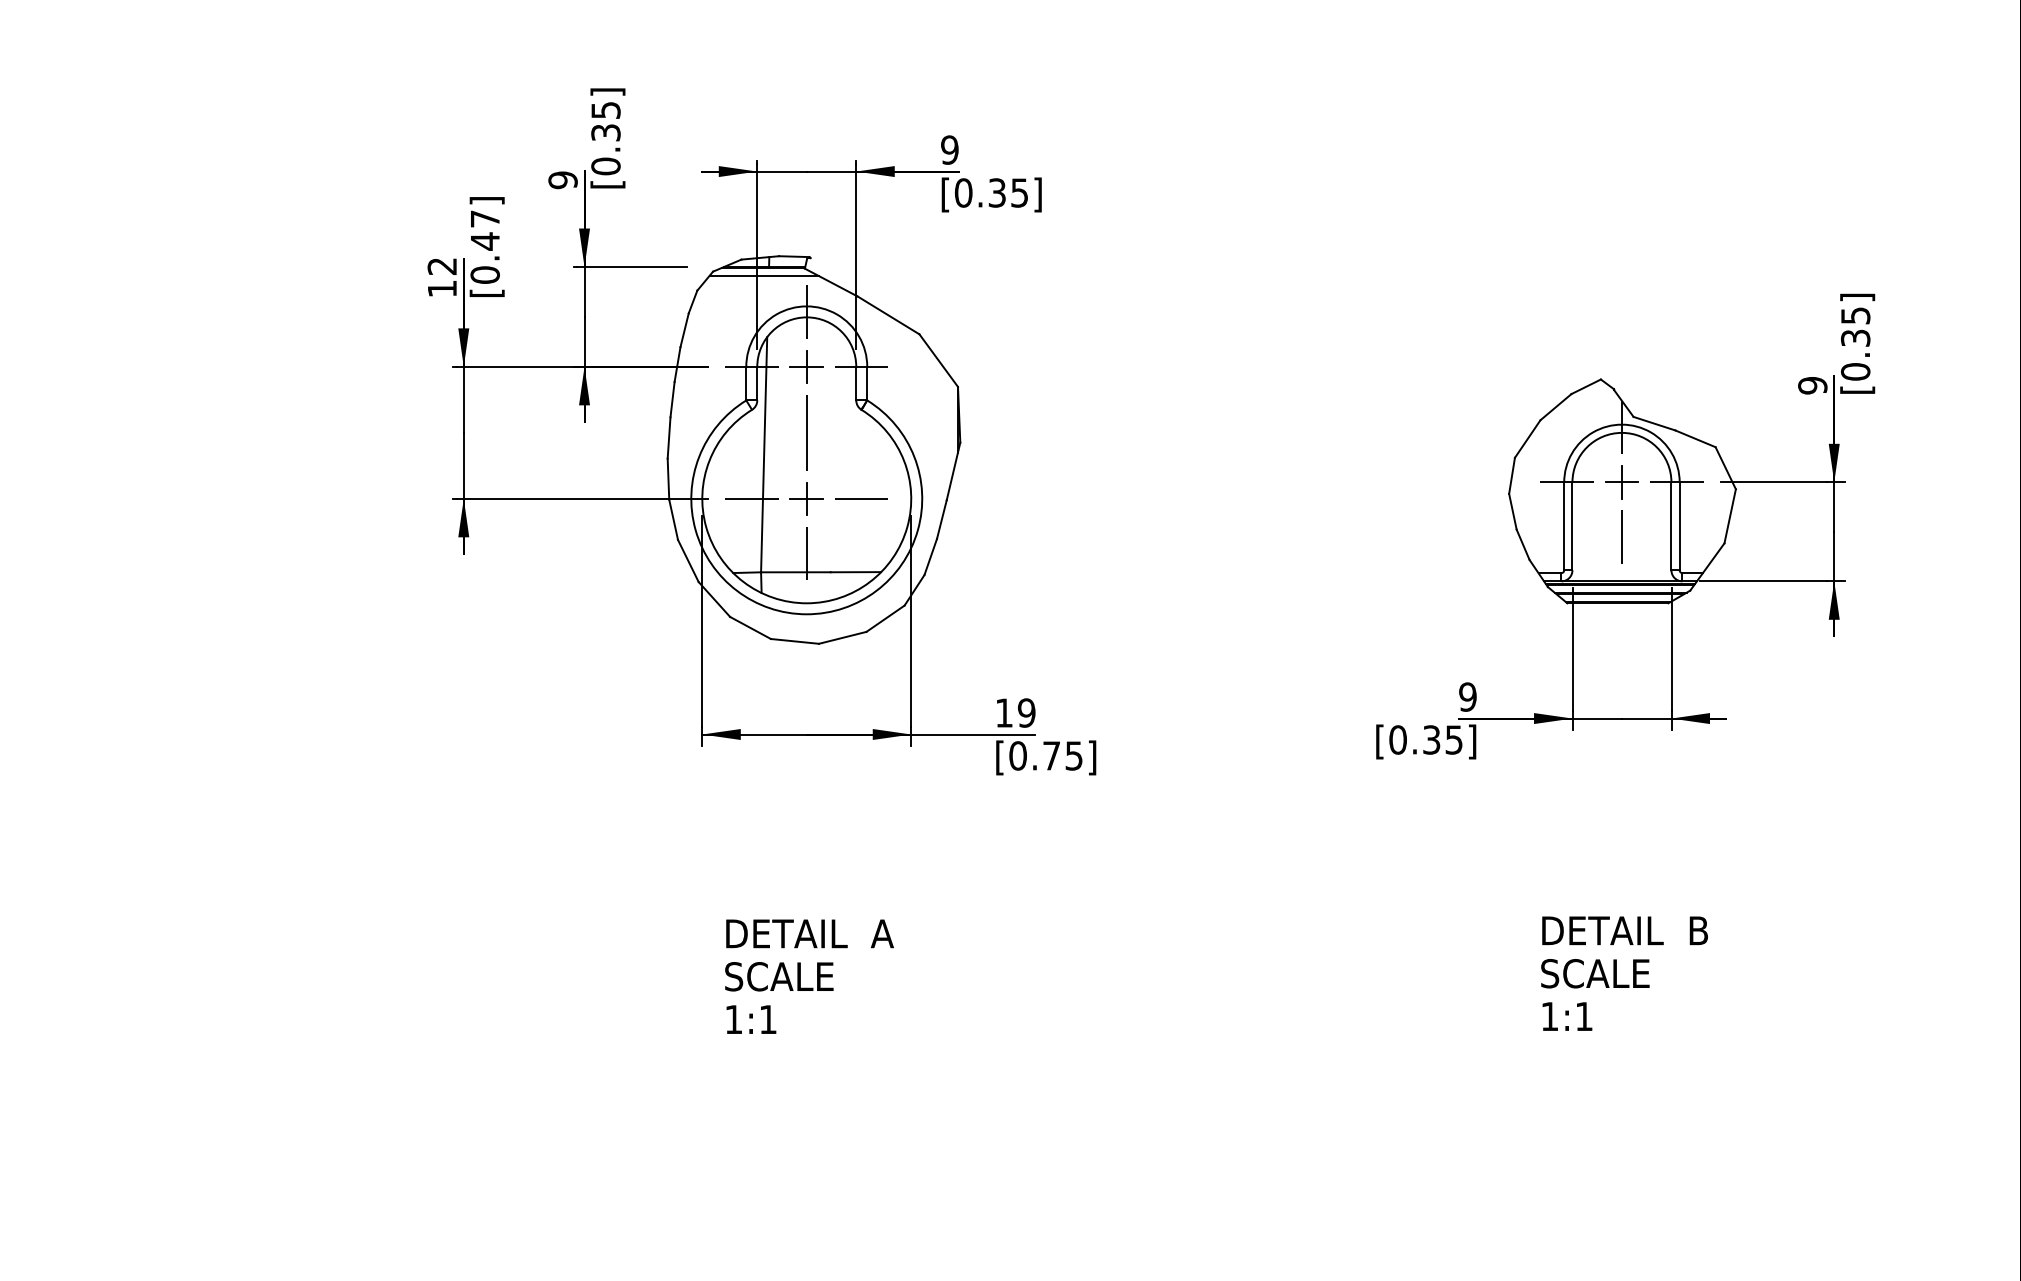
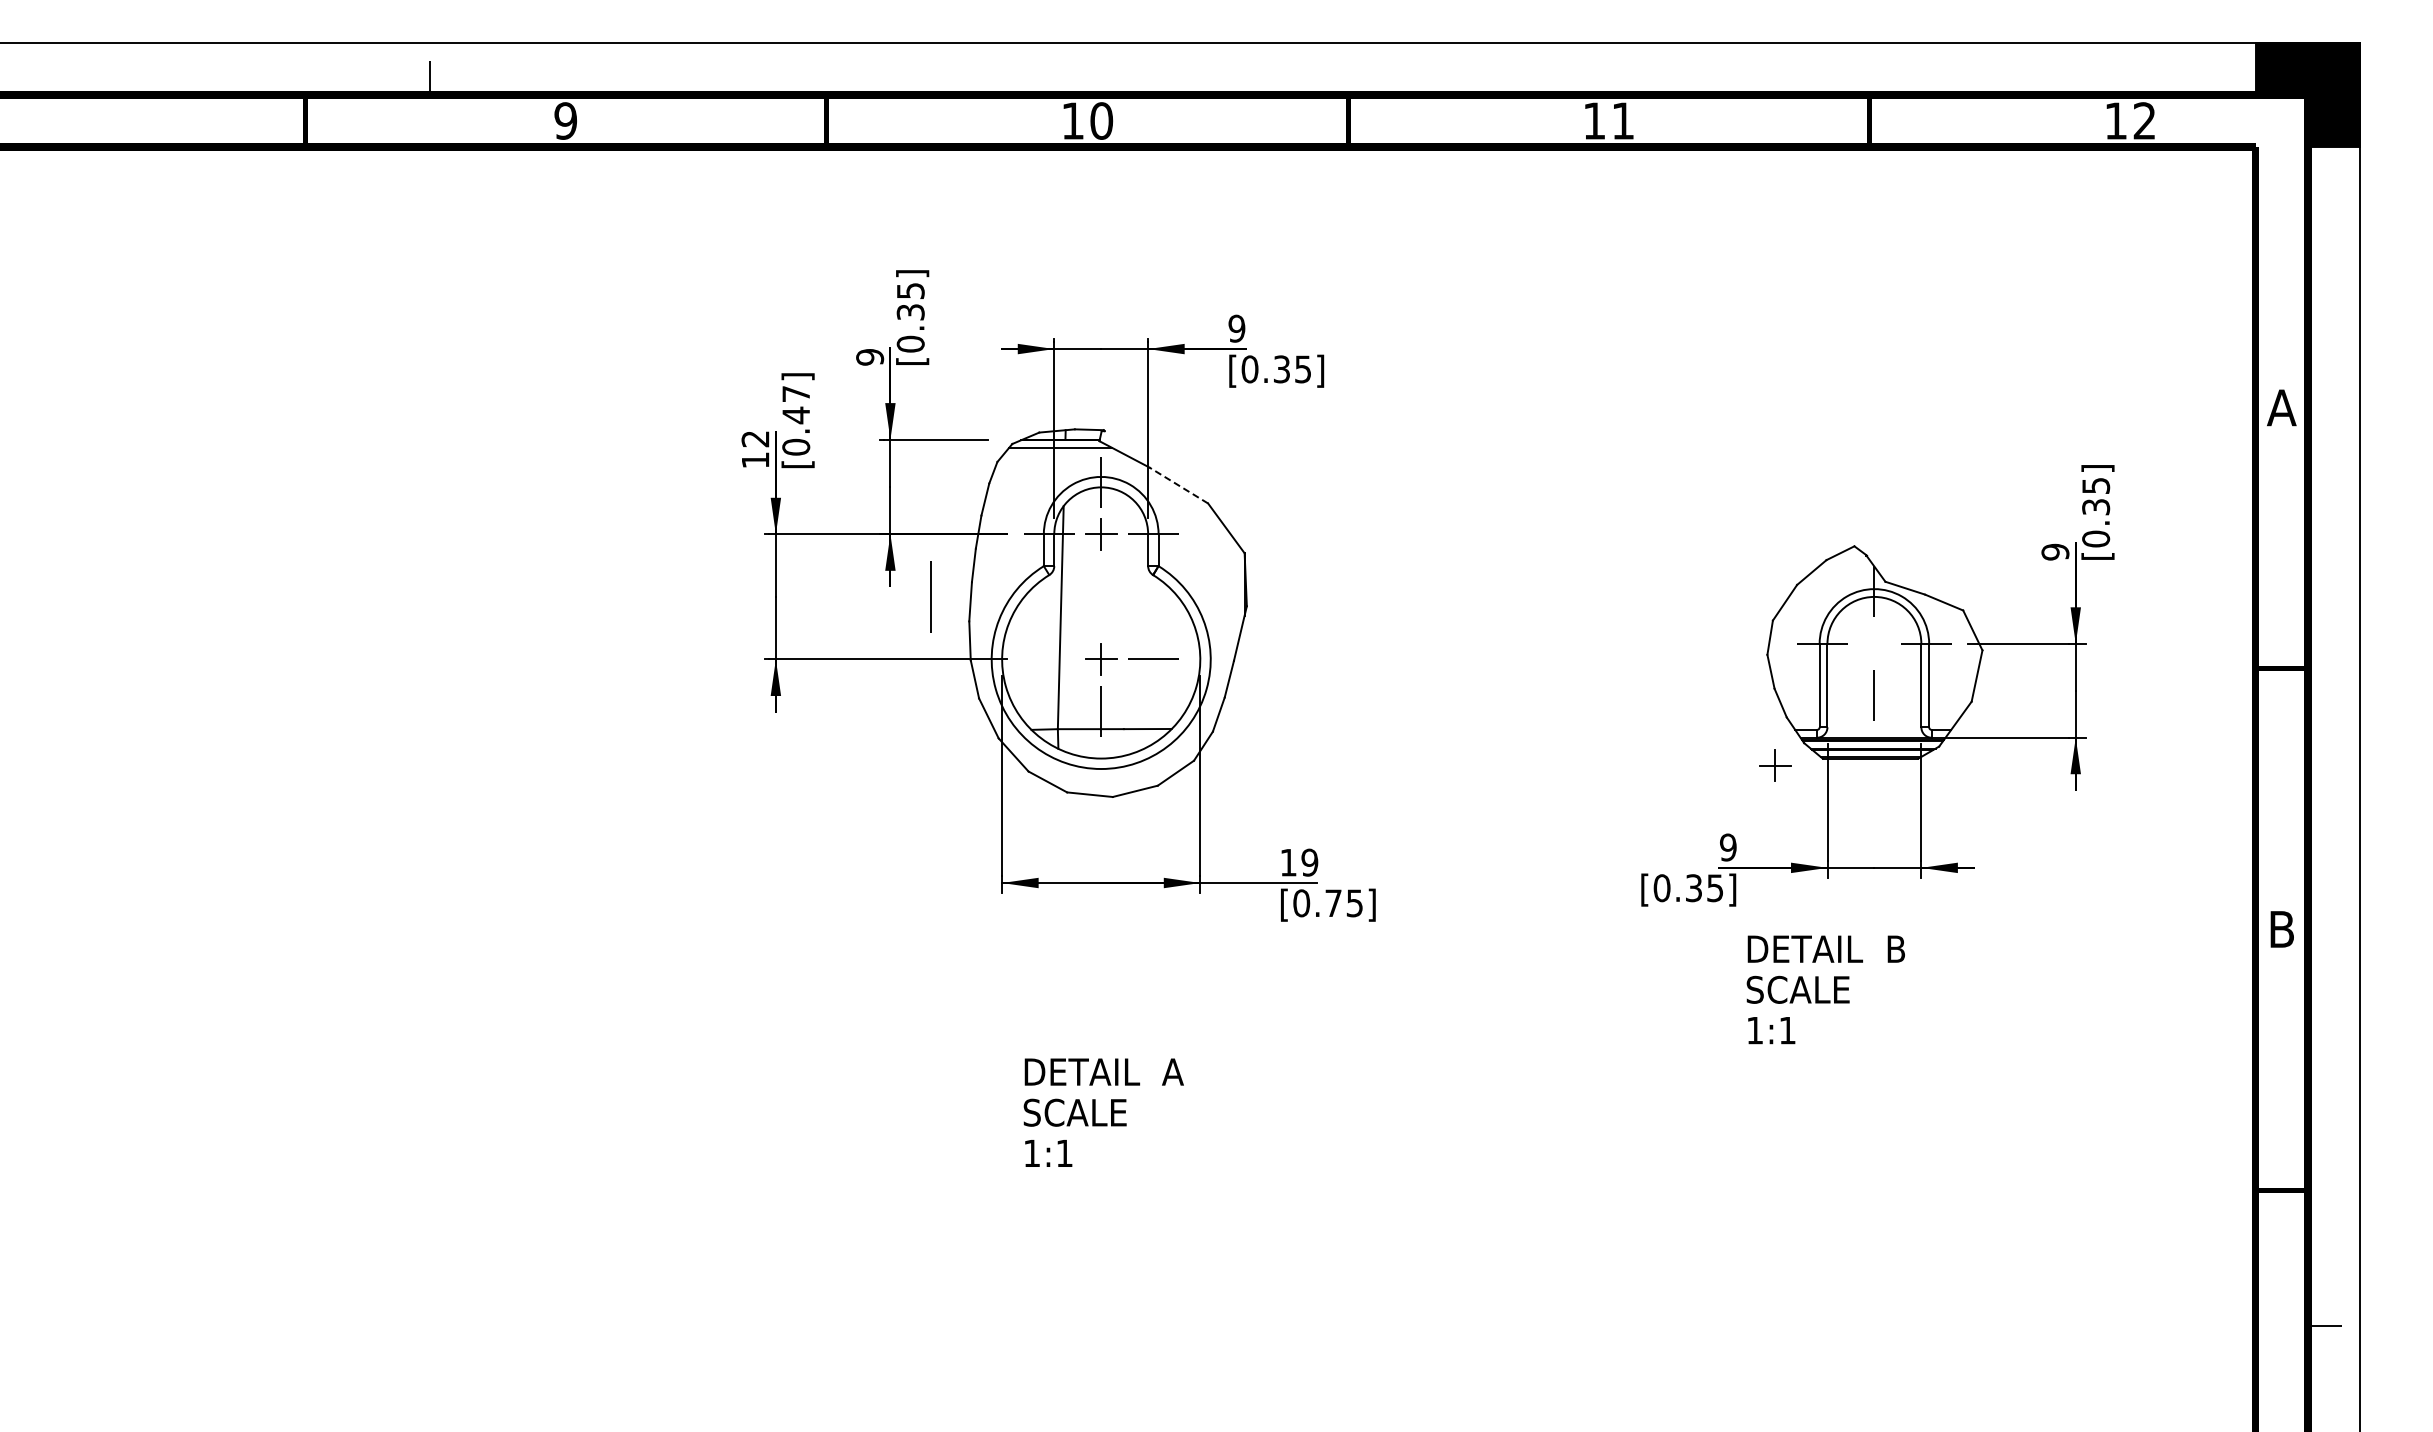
line: (888, 315) -> (1178, 485), solid -> dashed
line: (806, 432) -> (930, 596), moved
part: (1622, 481) -> (1775, 765), moved
line: (751, 498) -> (1048, 659), removed
text: (1624, 973) -> (1825, 989), moved

